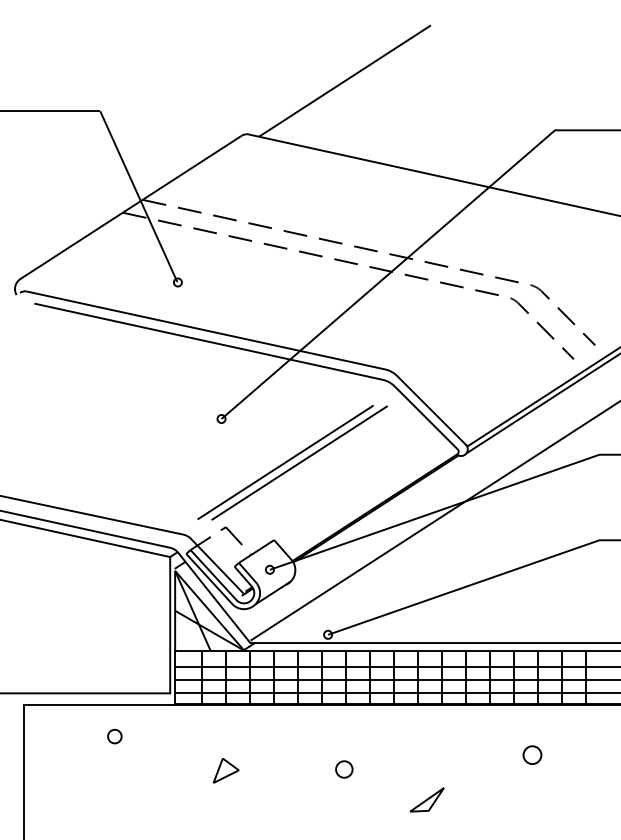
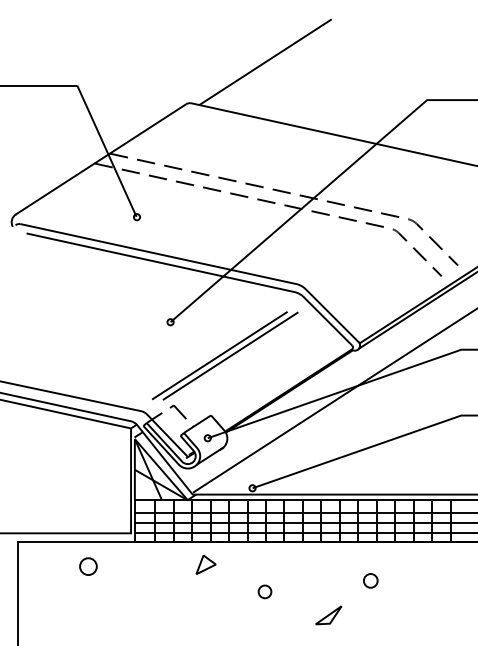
part: (114, 736) -> (88, 566), size x1.6
part: (532, 754) -> (370, 580), moved
part: (225, 770) -> (205, 564), moved

